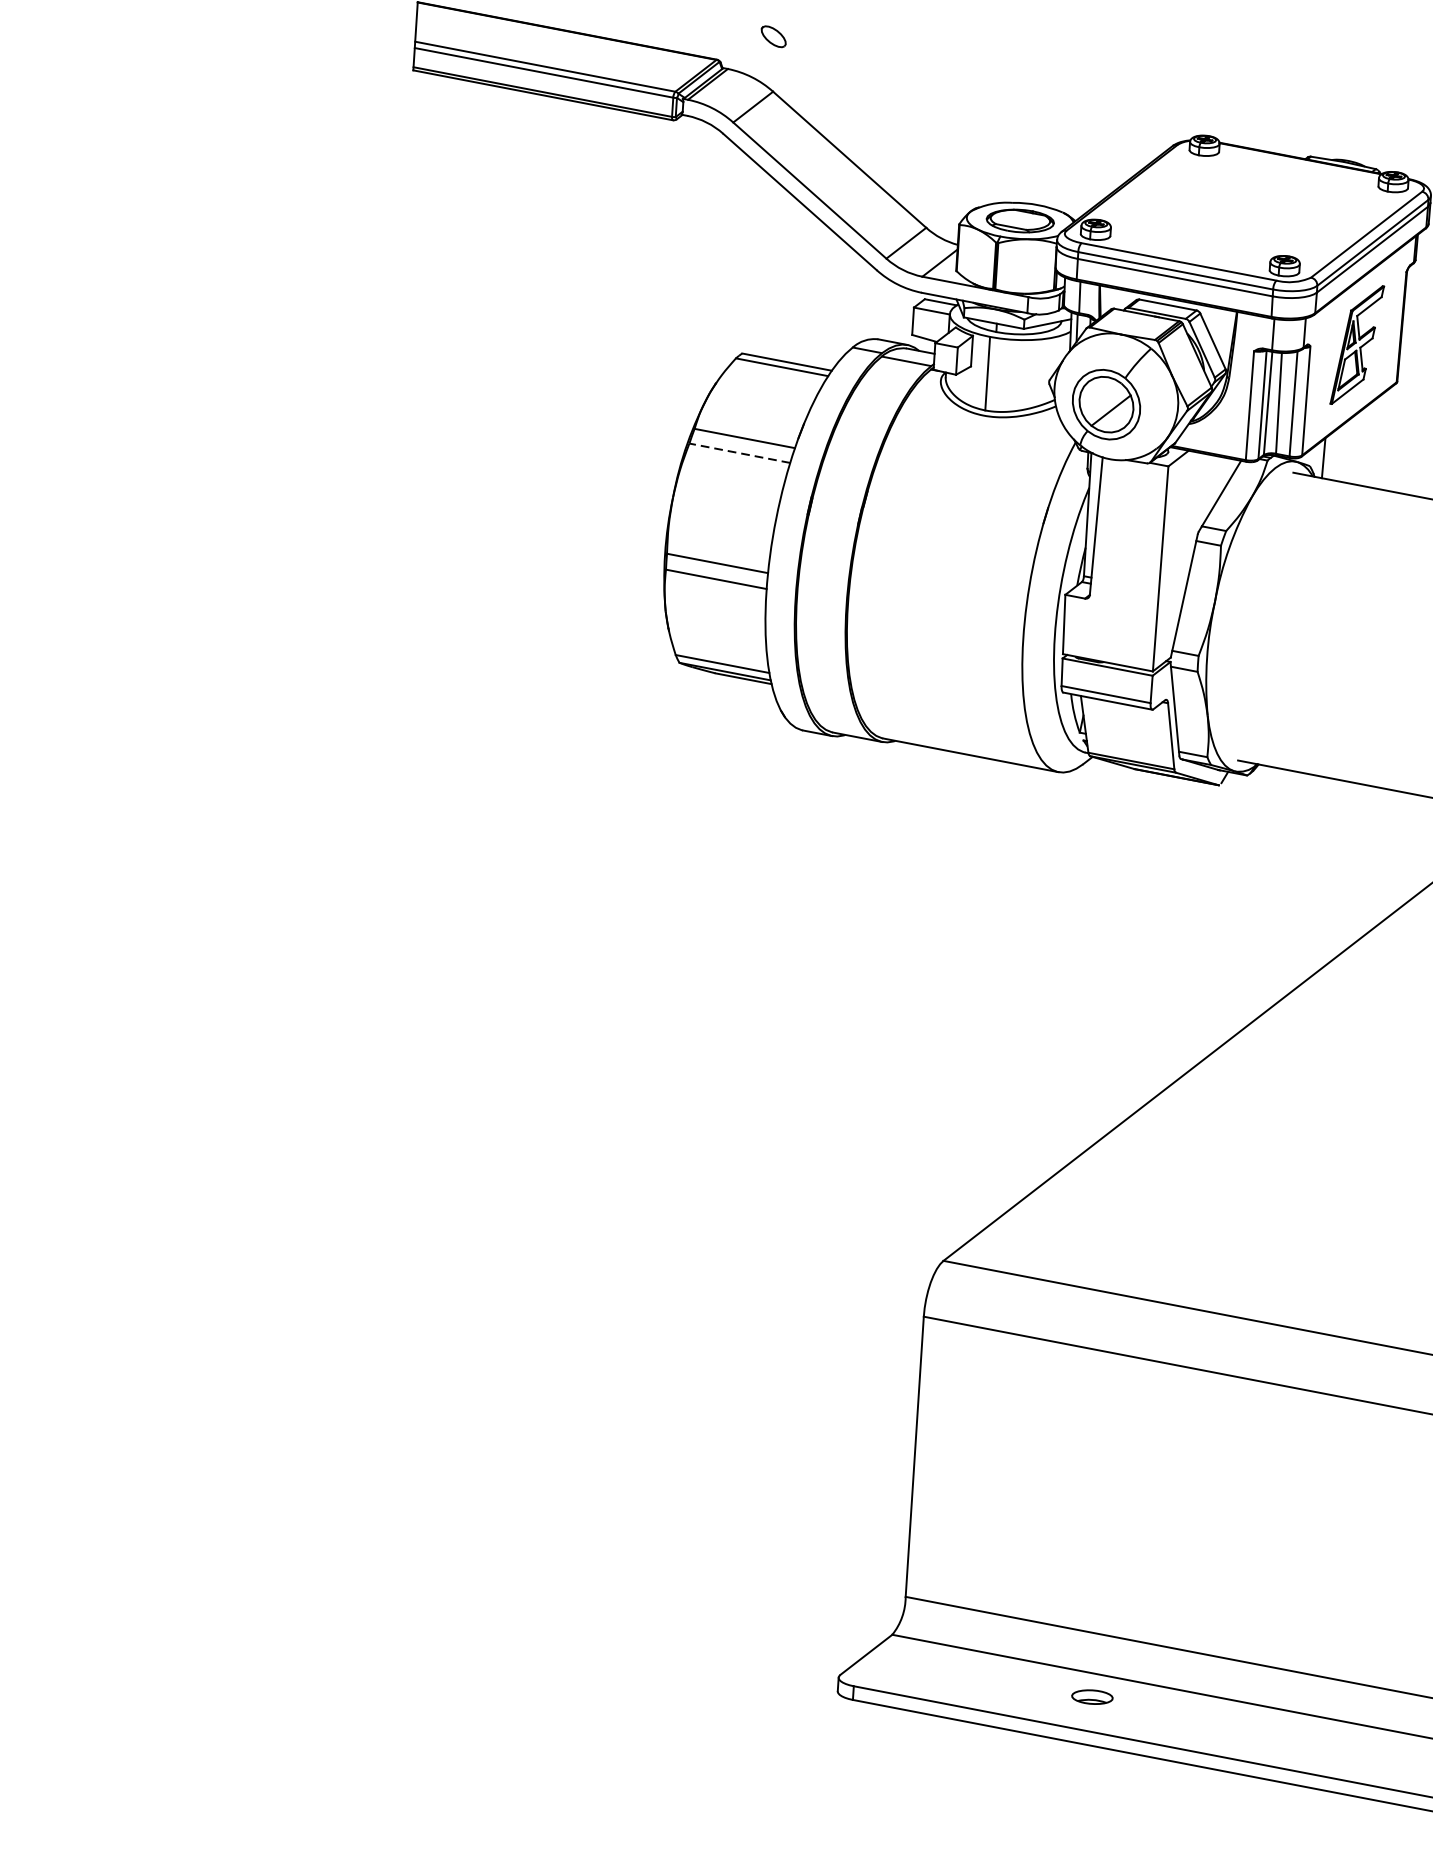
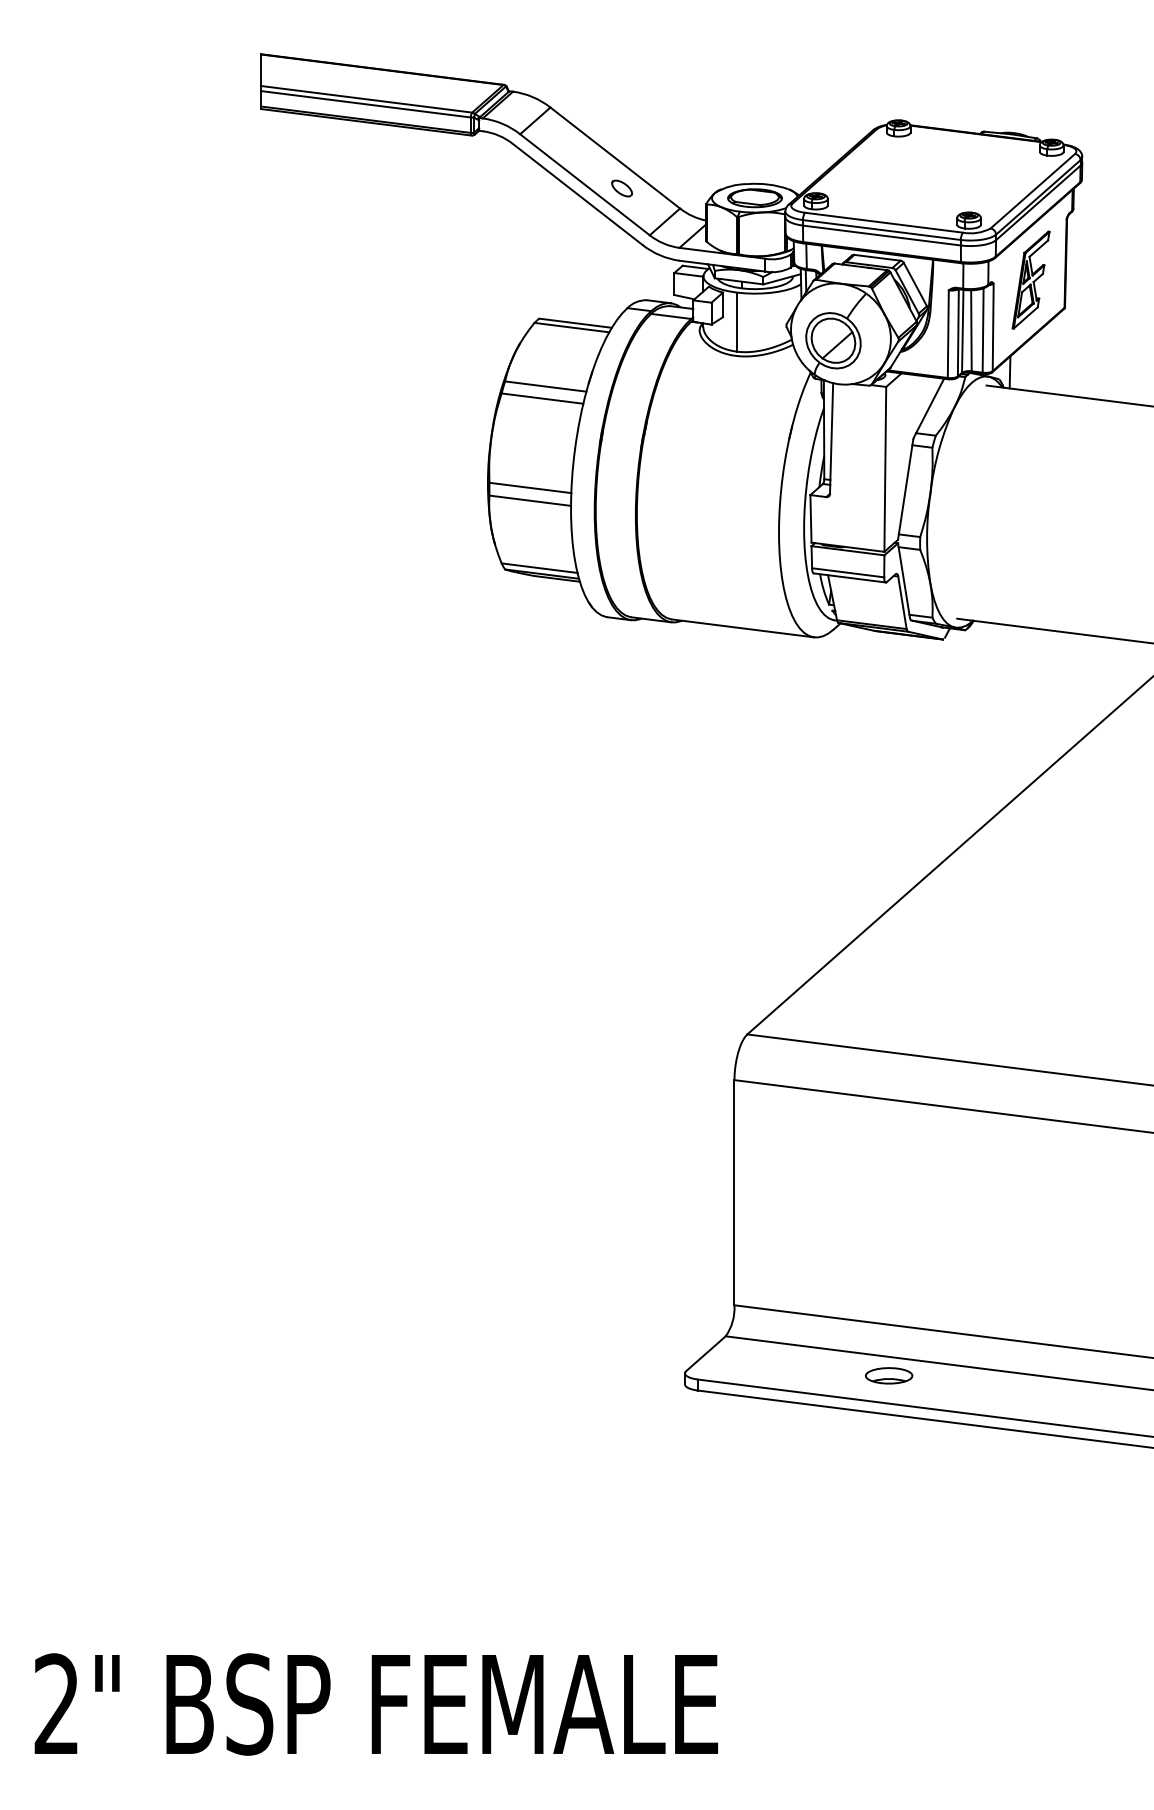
part: (772, 36) -> (621, 188), moved
line: (739, 453) -> (542, 398), dashed -> solid
part: (1091, 1696) -> (888, 1375), size x1.43

